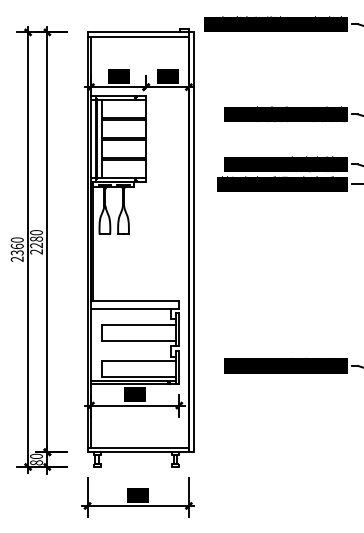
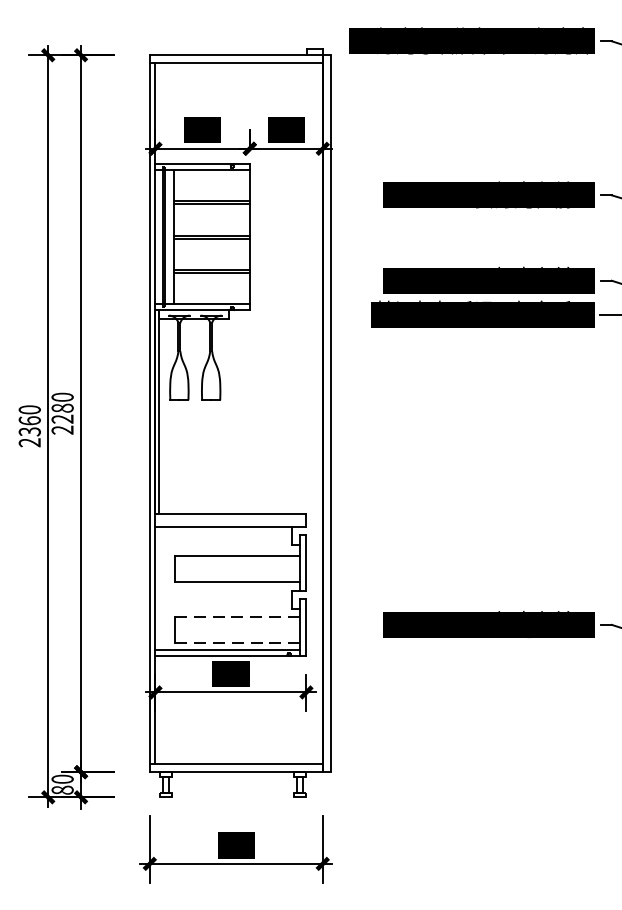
text: (301, 114) -> (515, 195), 柜内后口一圈灯光 -> 要灯光在前口
line: (138, 361) -> (236, 617), solid -> dashed
line: (138, 376) -> (236, 642), solid -> dashed

